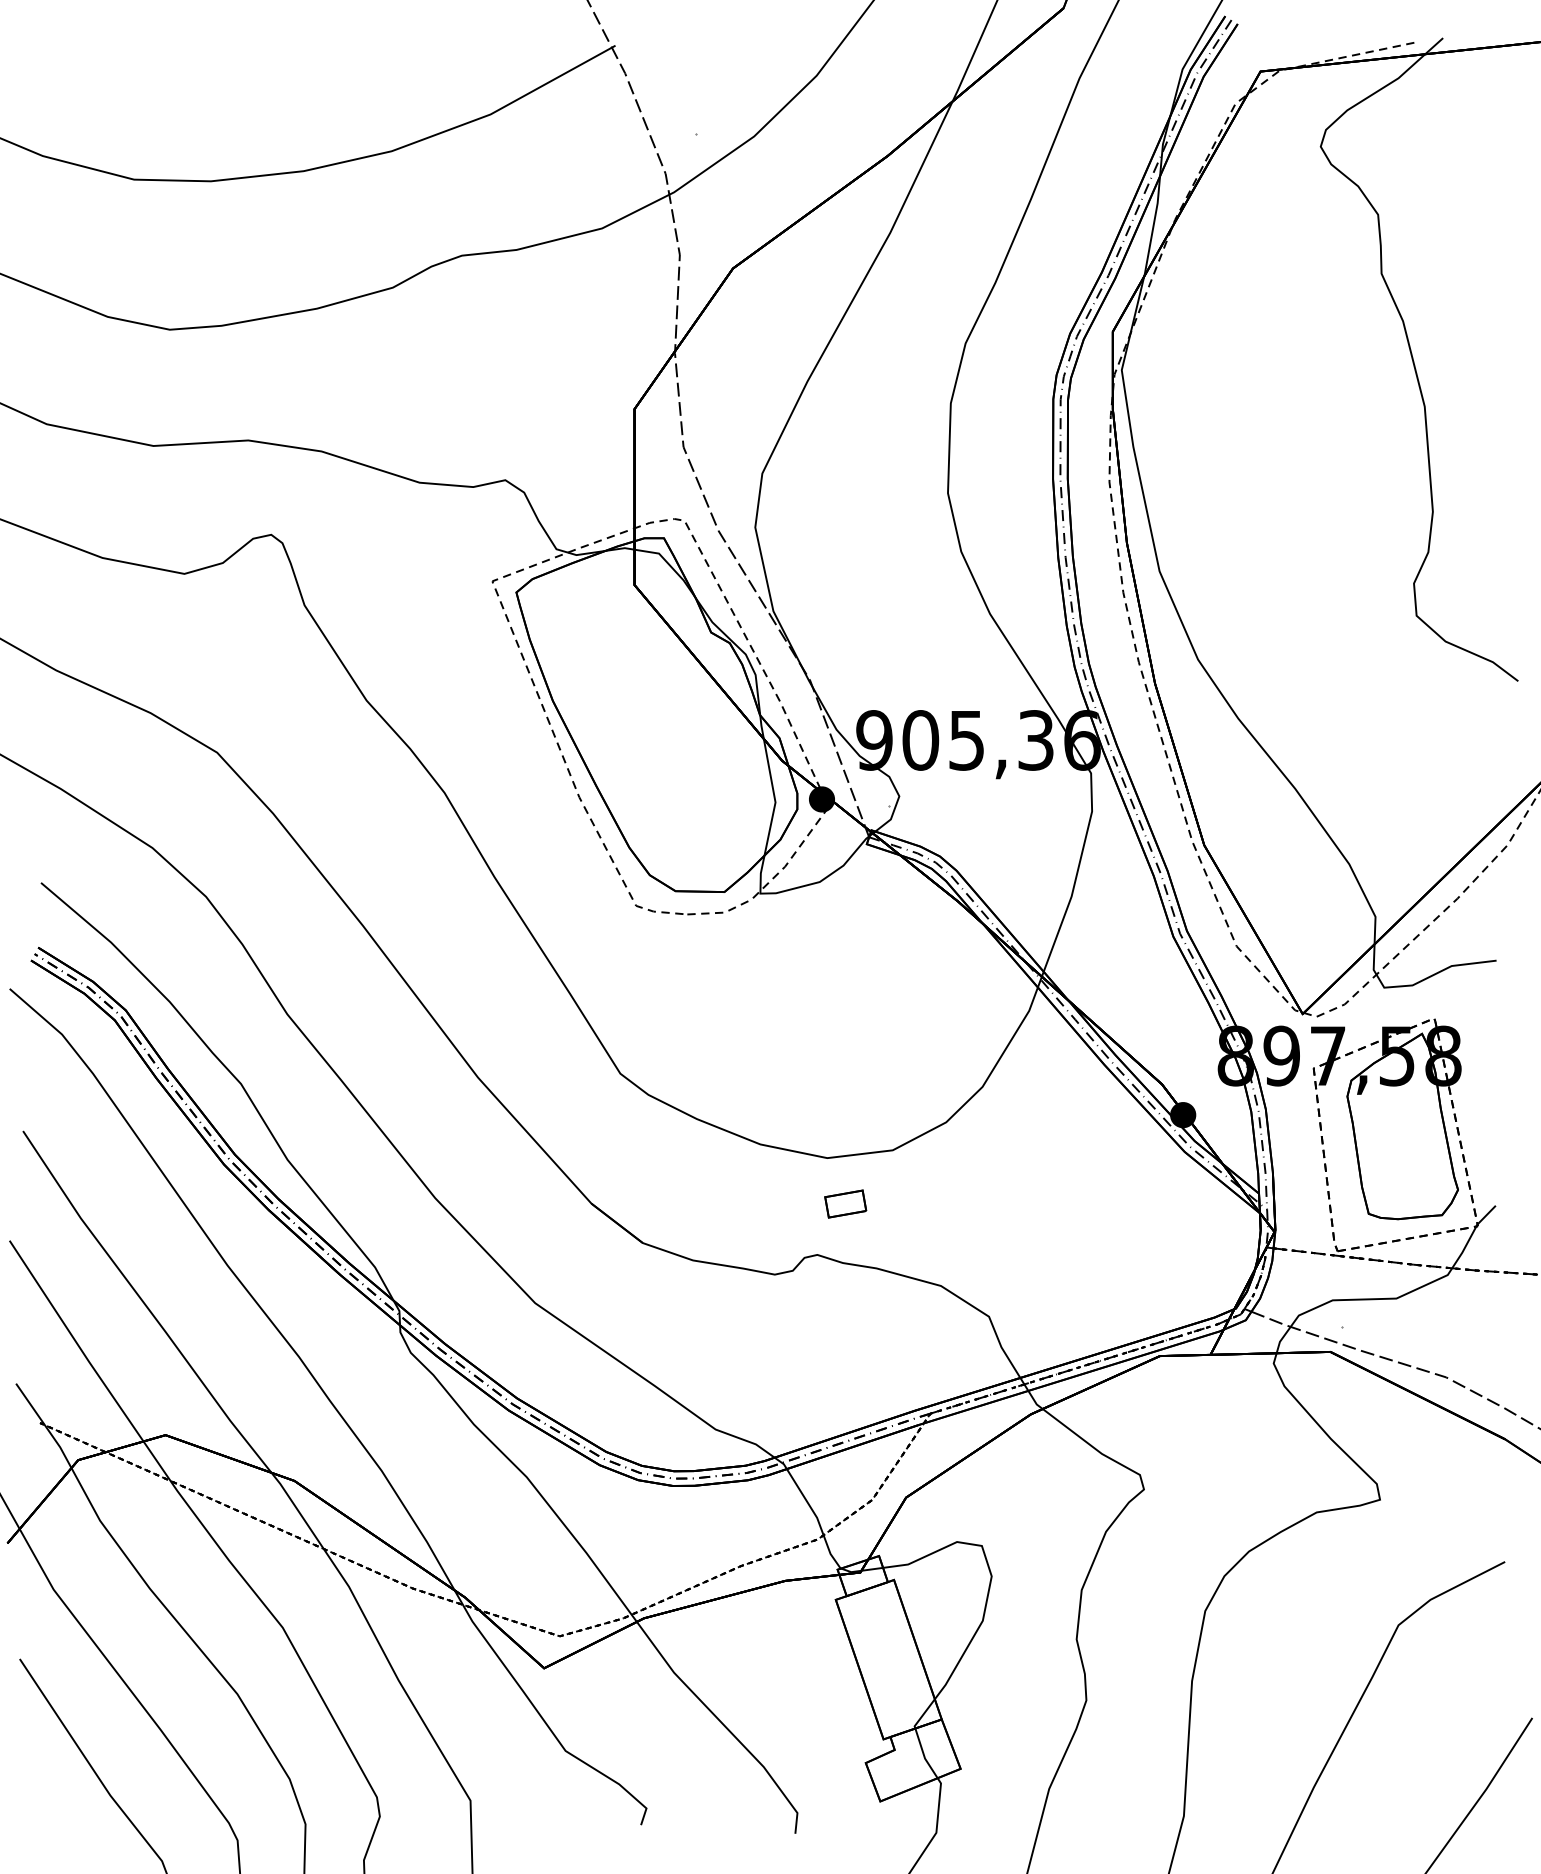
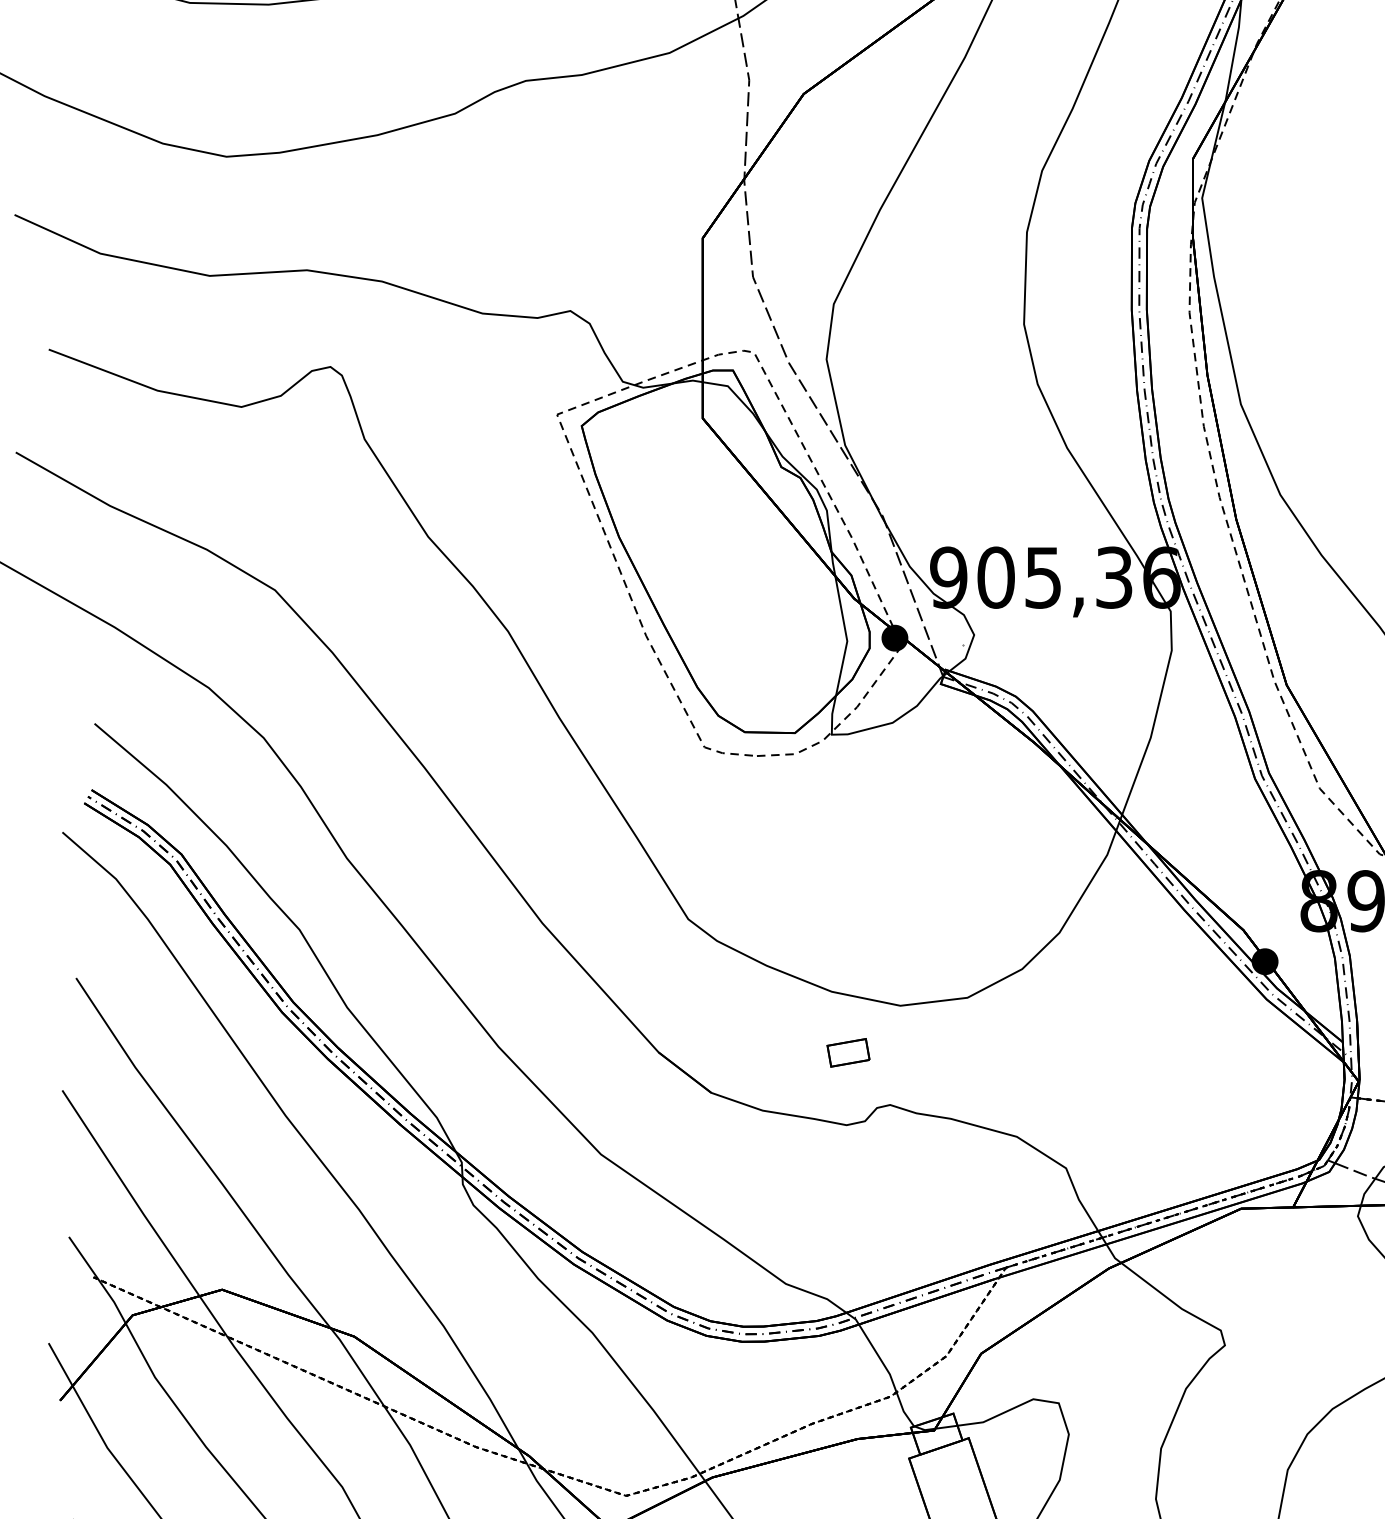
part: (845, 1203) -> (848, 1052), moved

